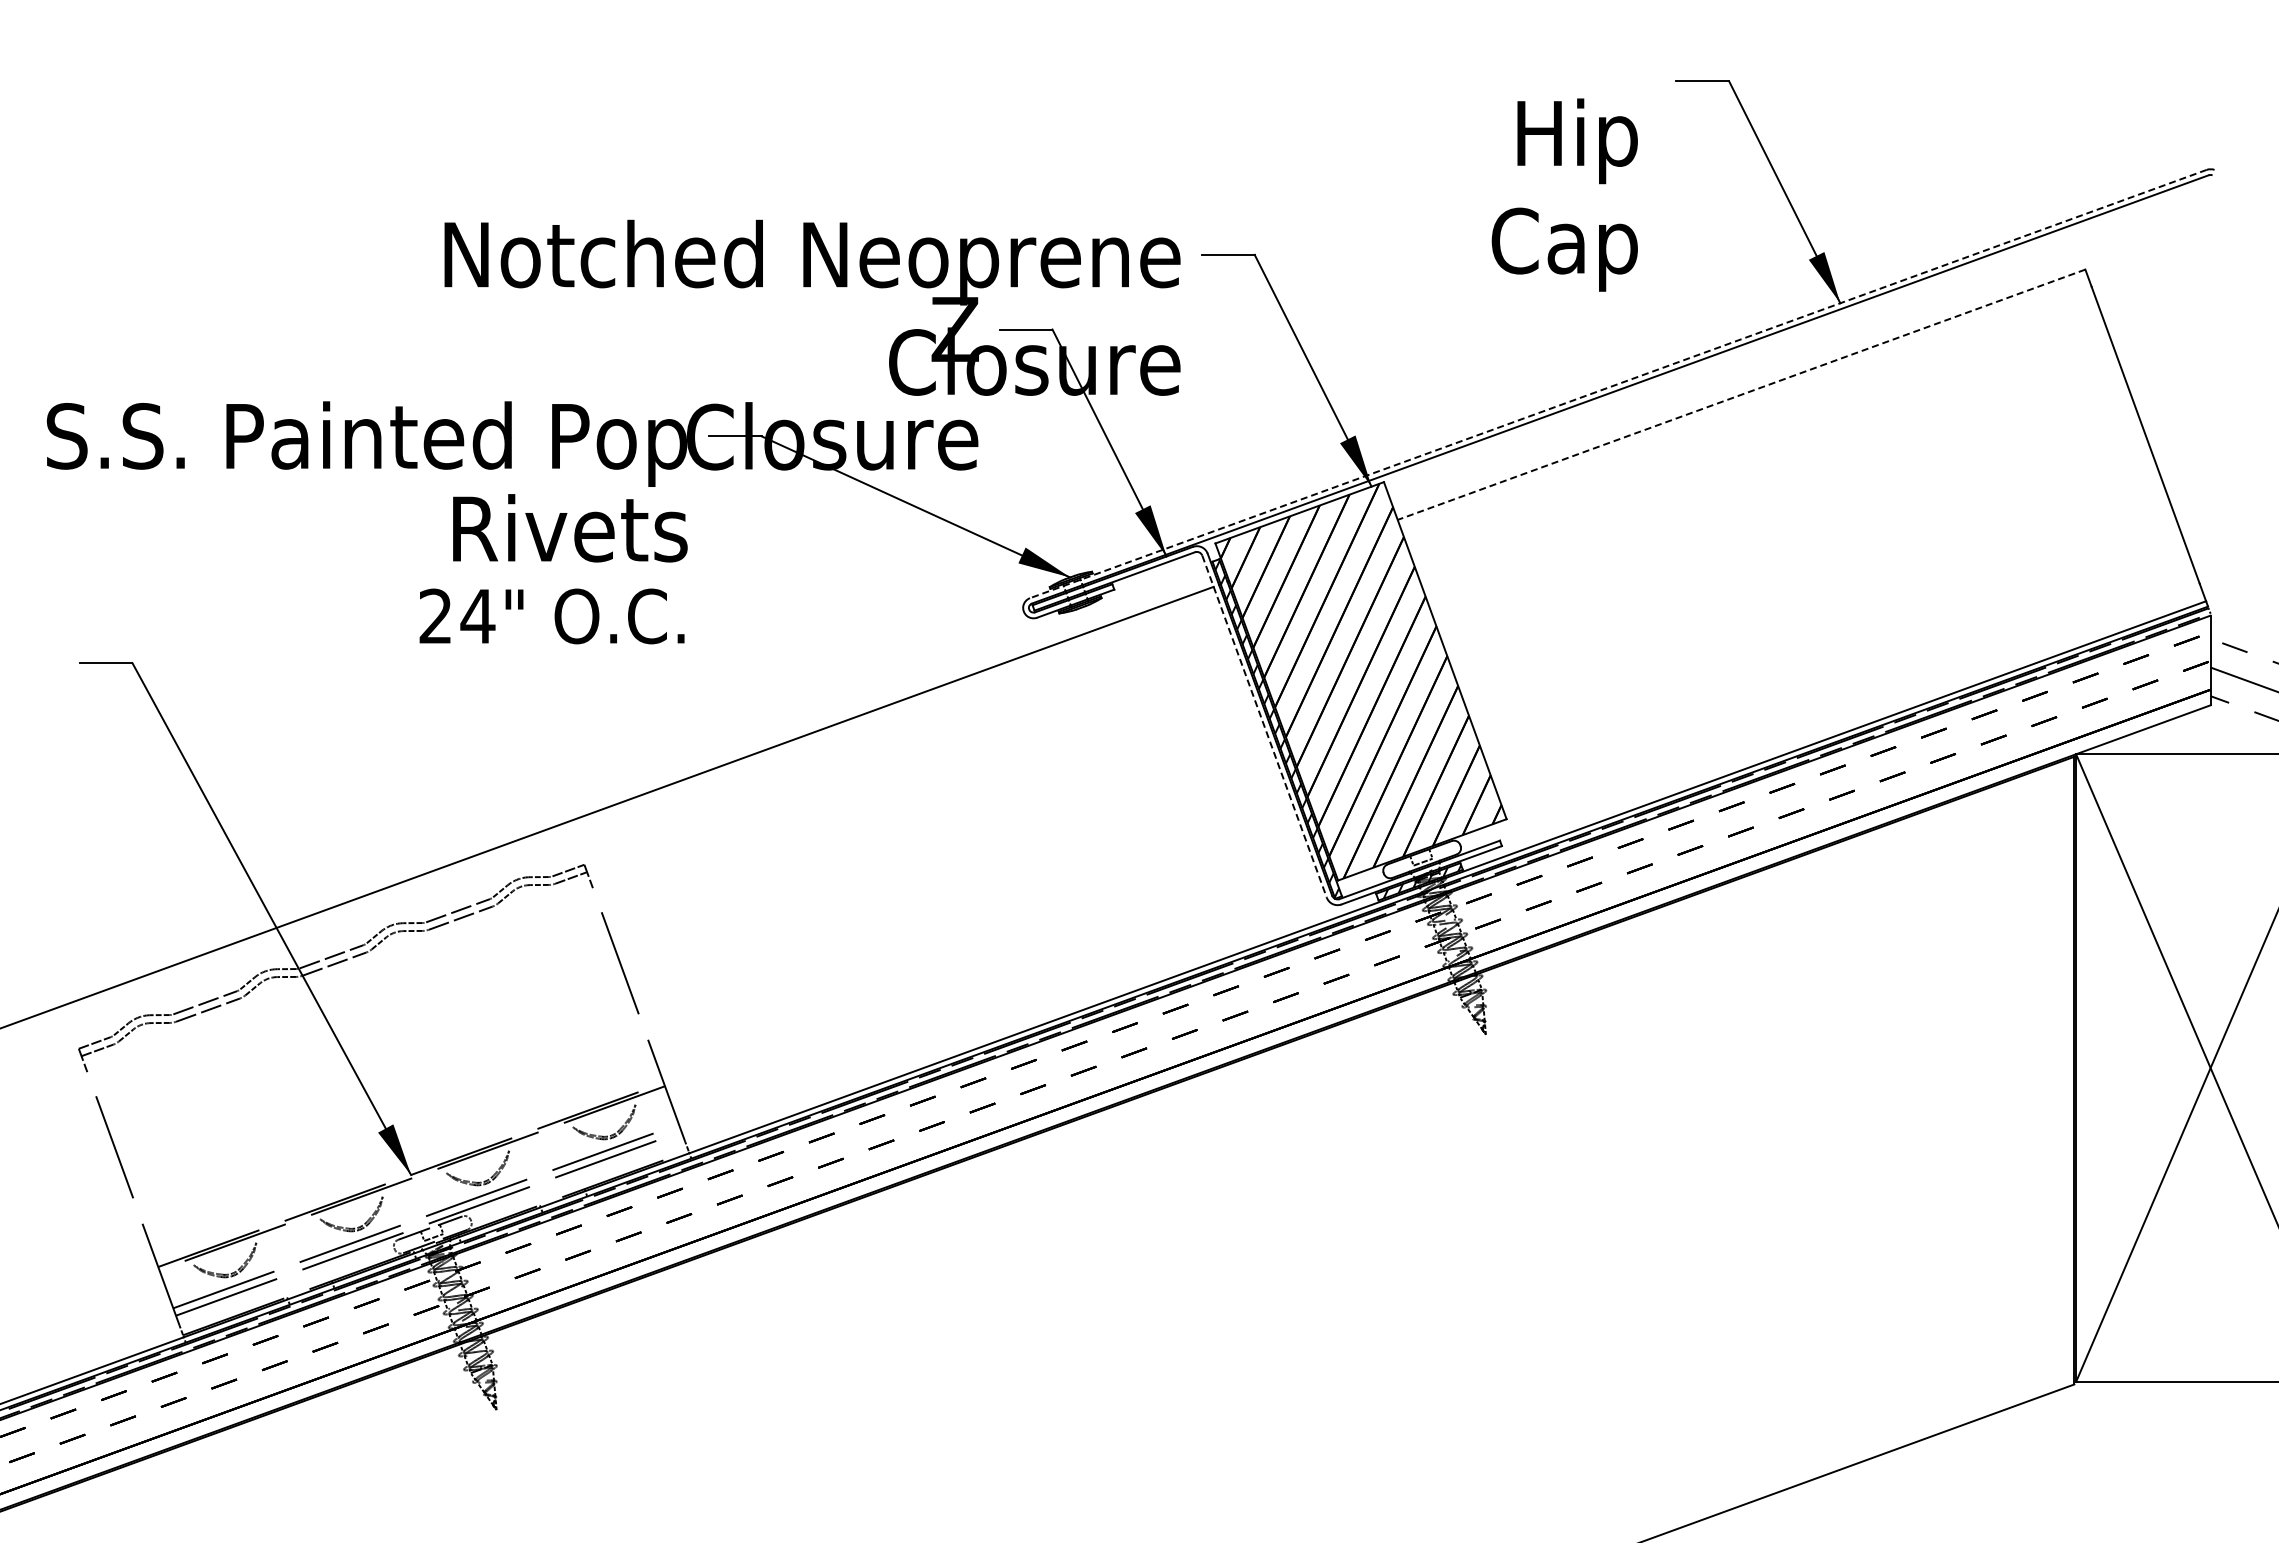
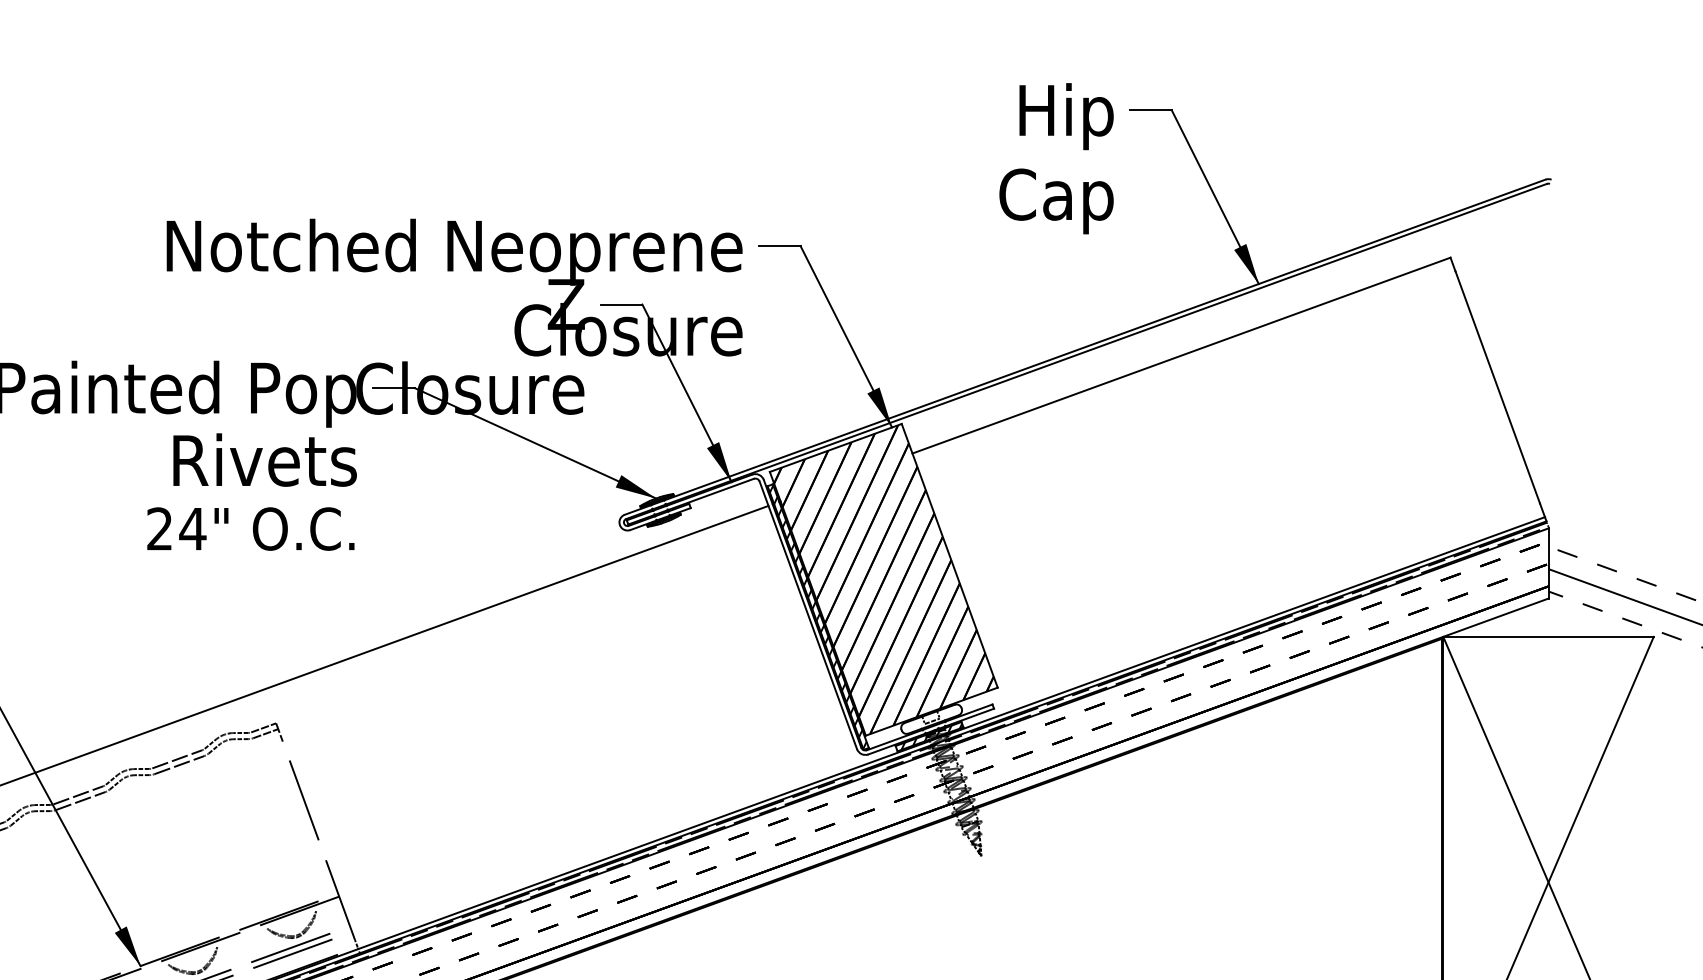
text: (1564, 194) -> (1056, 158), moved
line: (1617, 384) -> (1084, 347), dashed -> solid
line: (1741, 394) -> (1181, 355), dashed -> solid
line: (1264, 726) -> (808, 615), dashed -> solid

